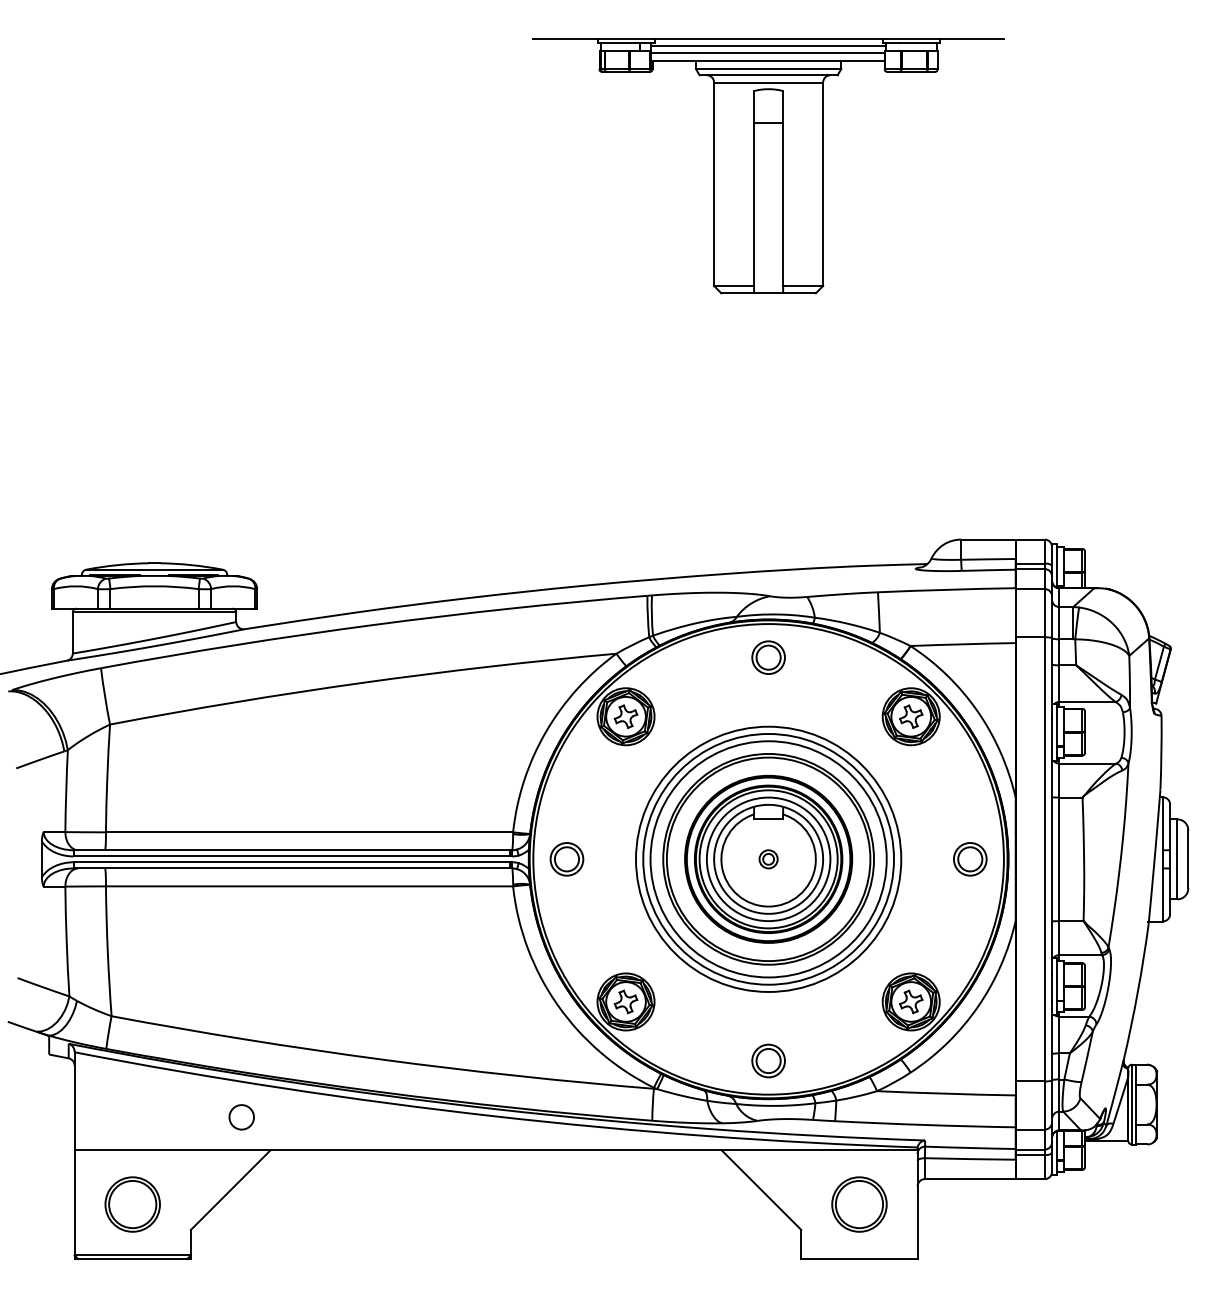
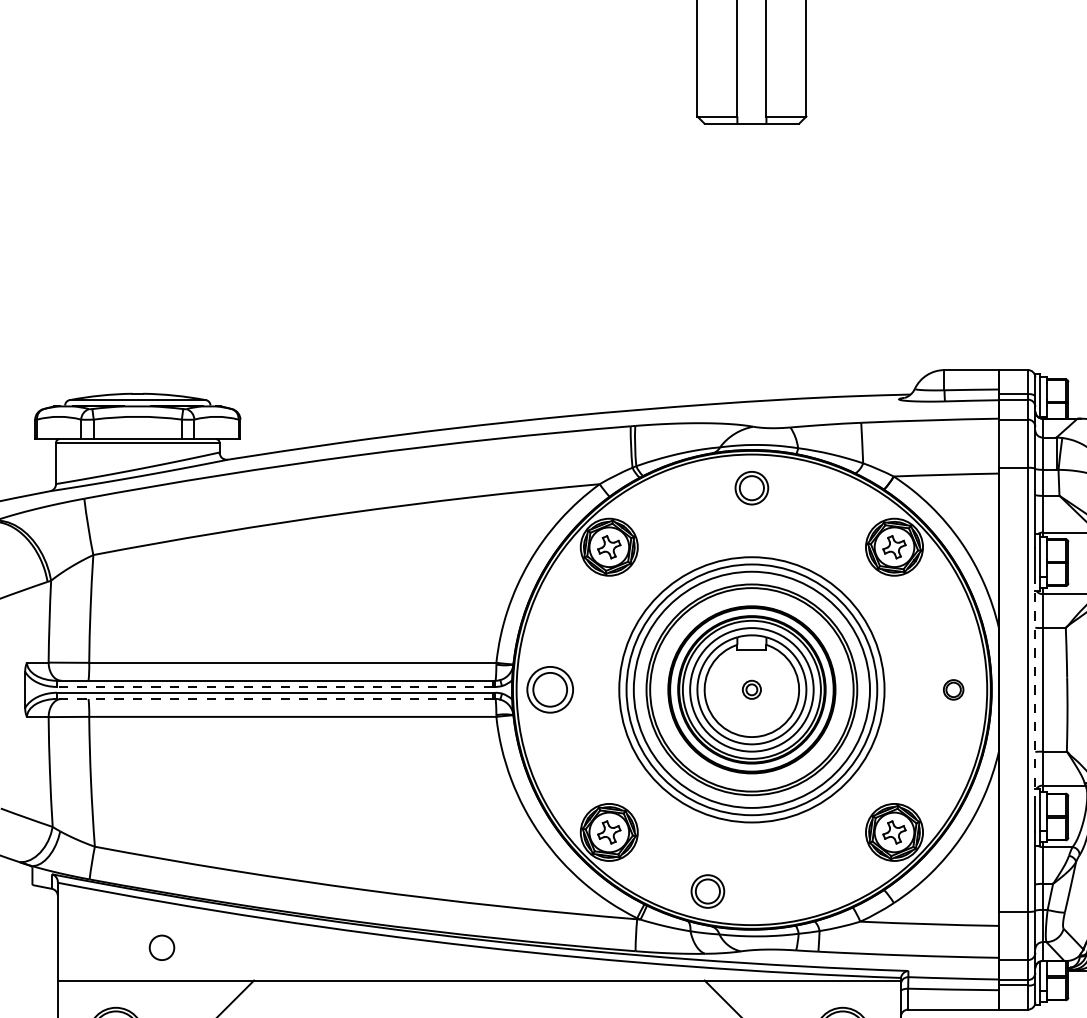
line: (291, 856) -> (274, 687), solid -> dashed
line: (1052, 858) -> (1035, 689), solid -> dashed
part: (566, 859) -> (549, 690), size x1.4
part: (970, 859) -> (953, 690), size x0.6
line: (291, 868) -> (274, 699), solid -> dashed
part: (768, 1060) -> (707, 891), moved
circle: (241, 1117) -> (161, 948), moved

